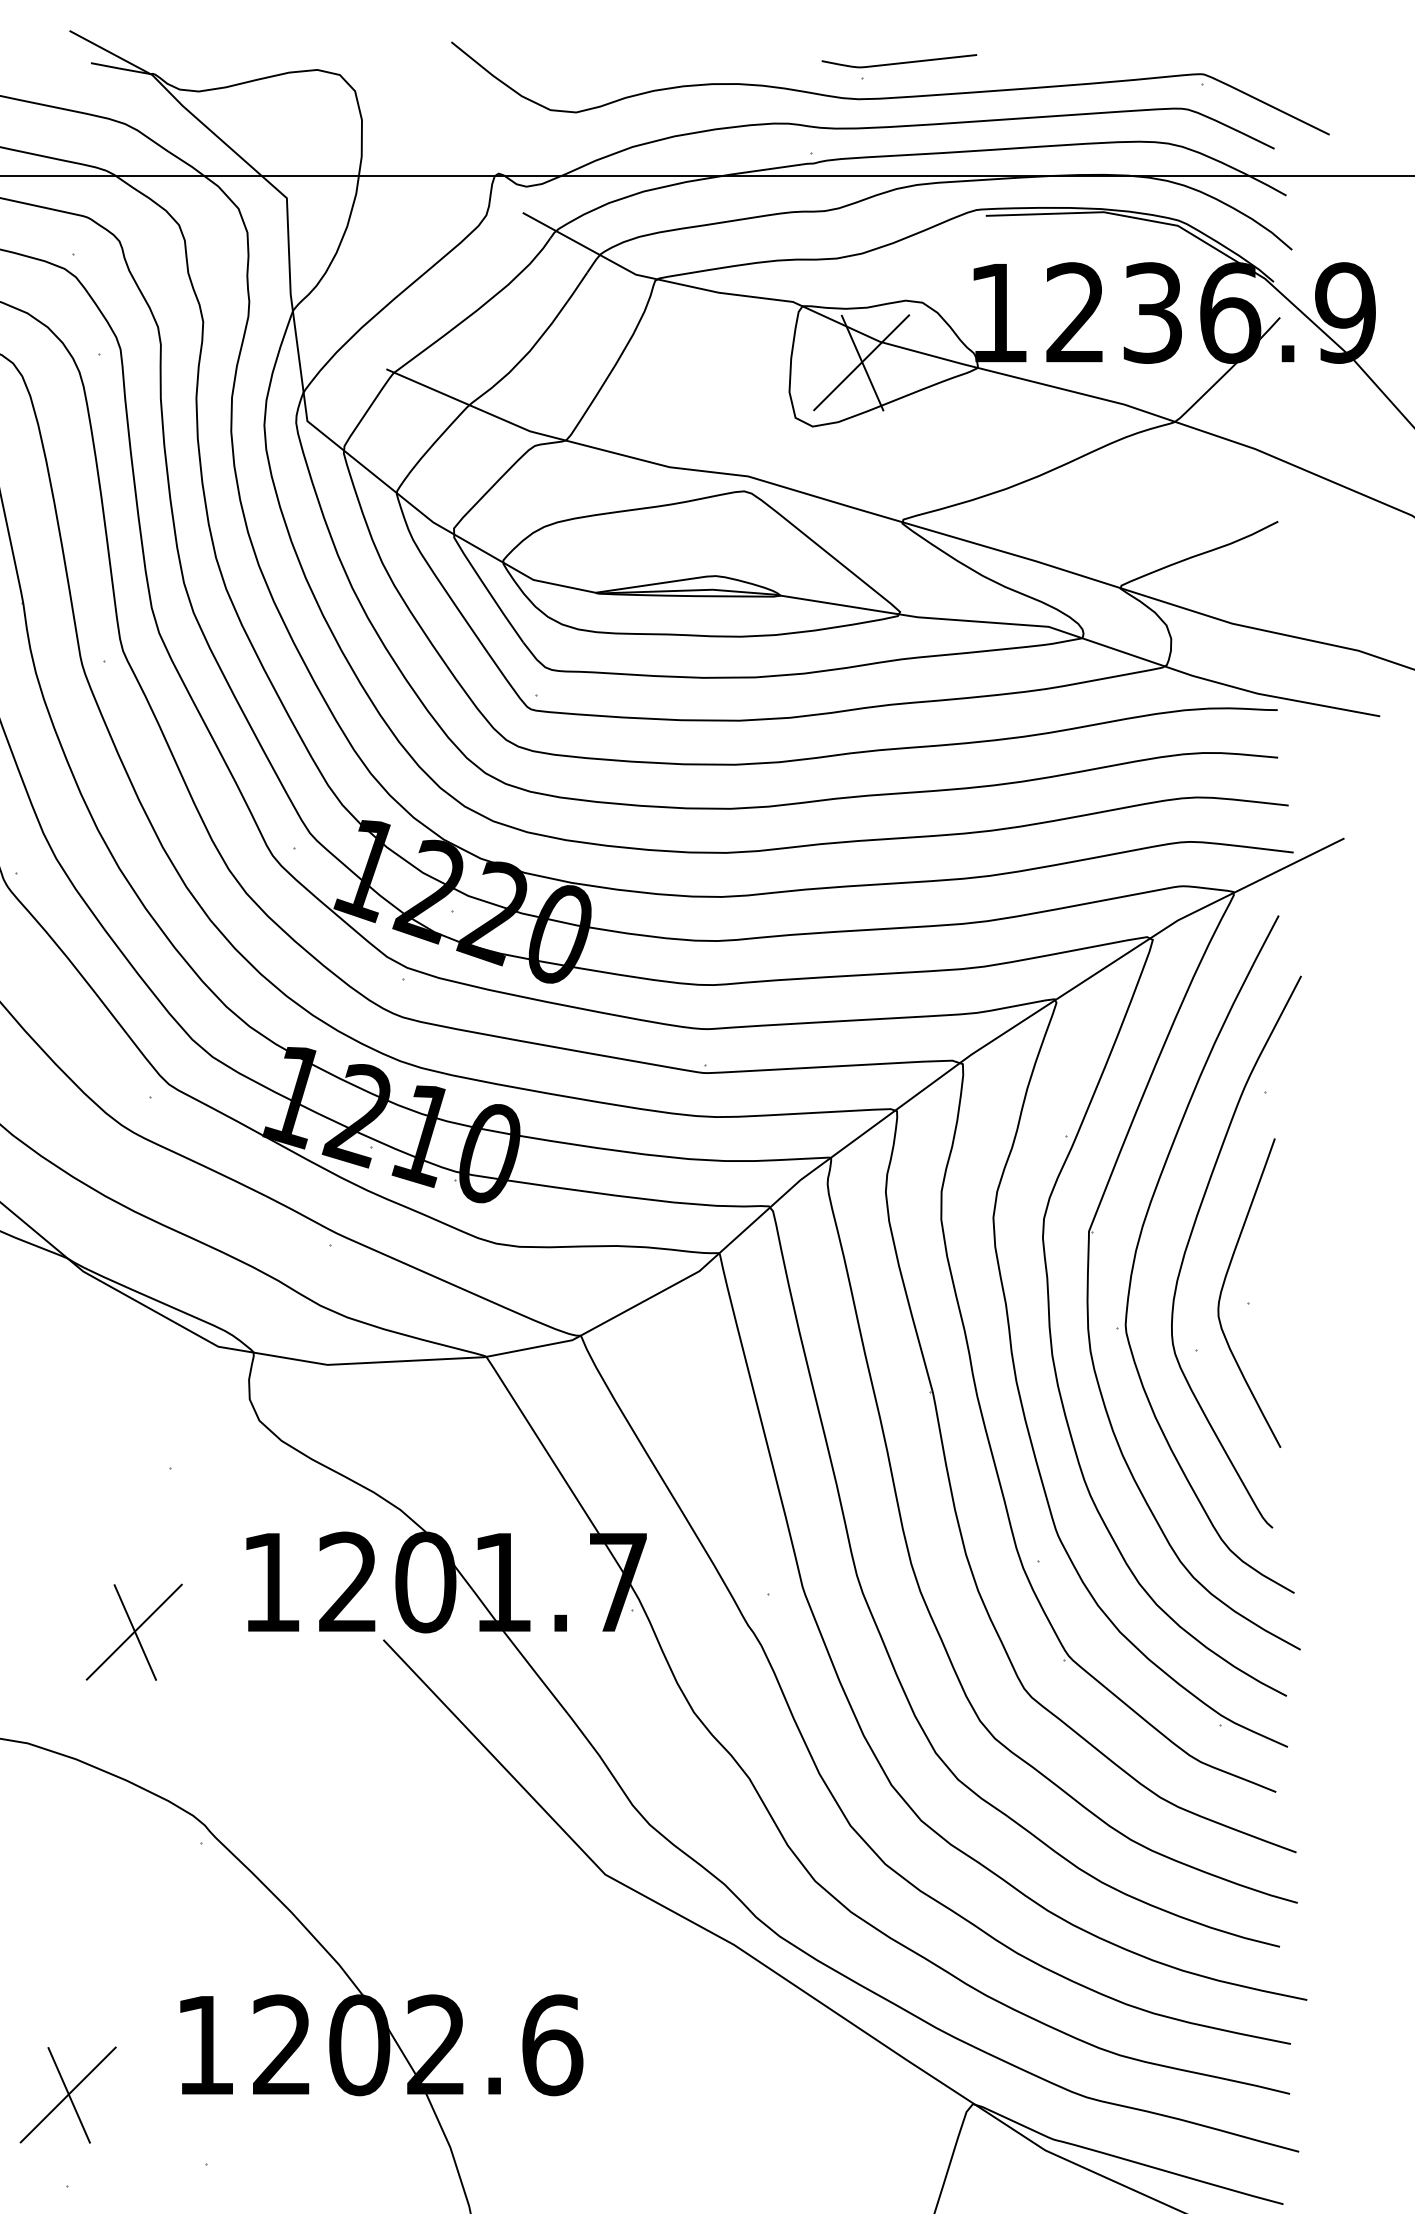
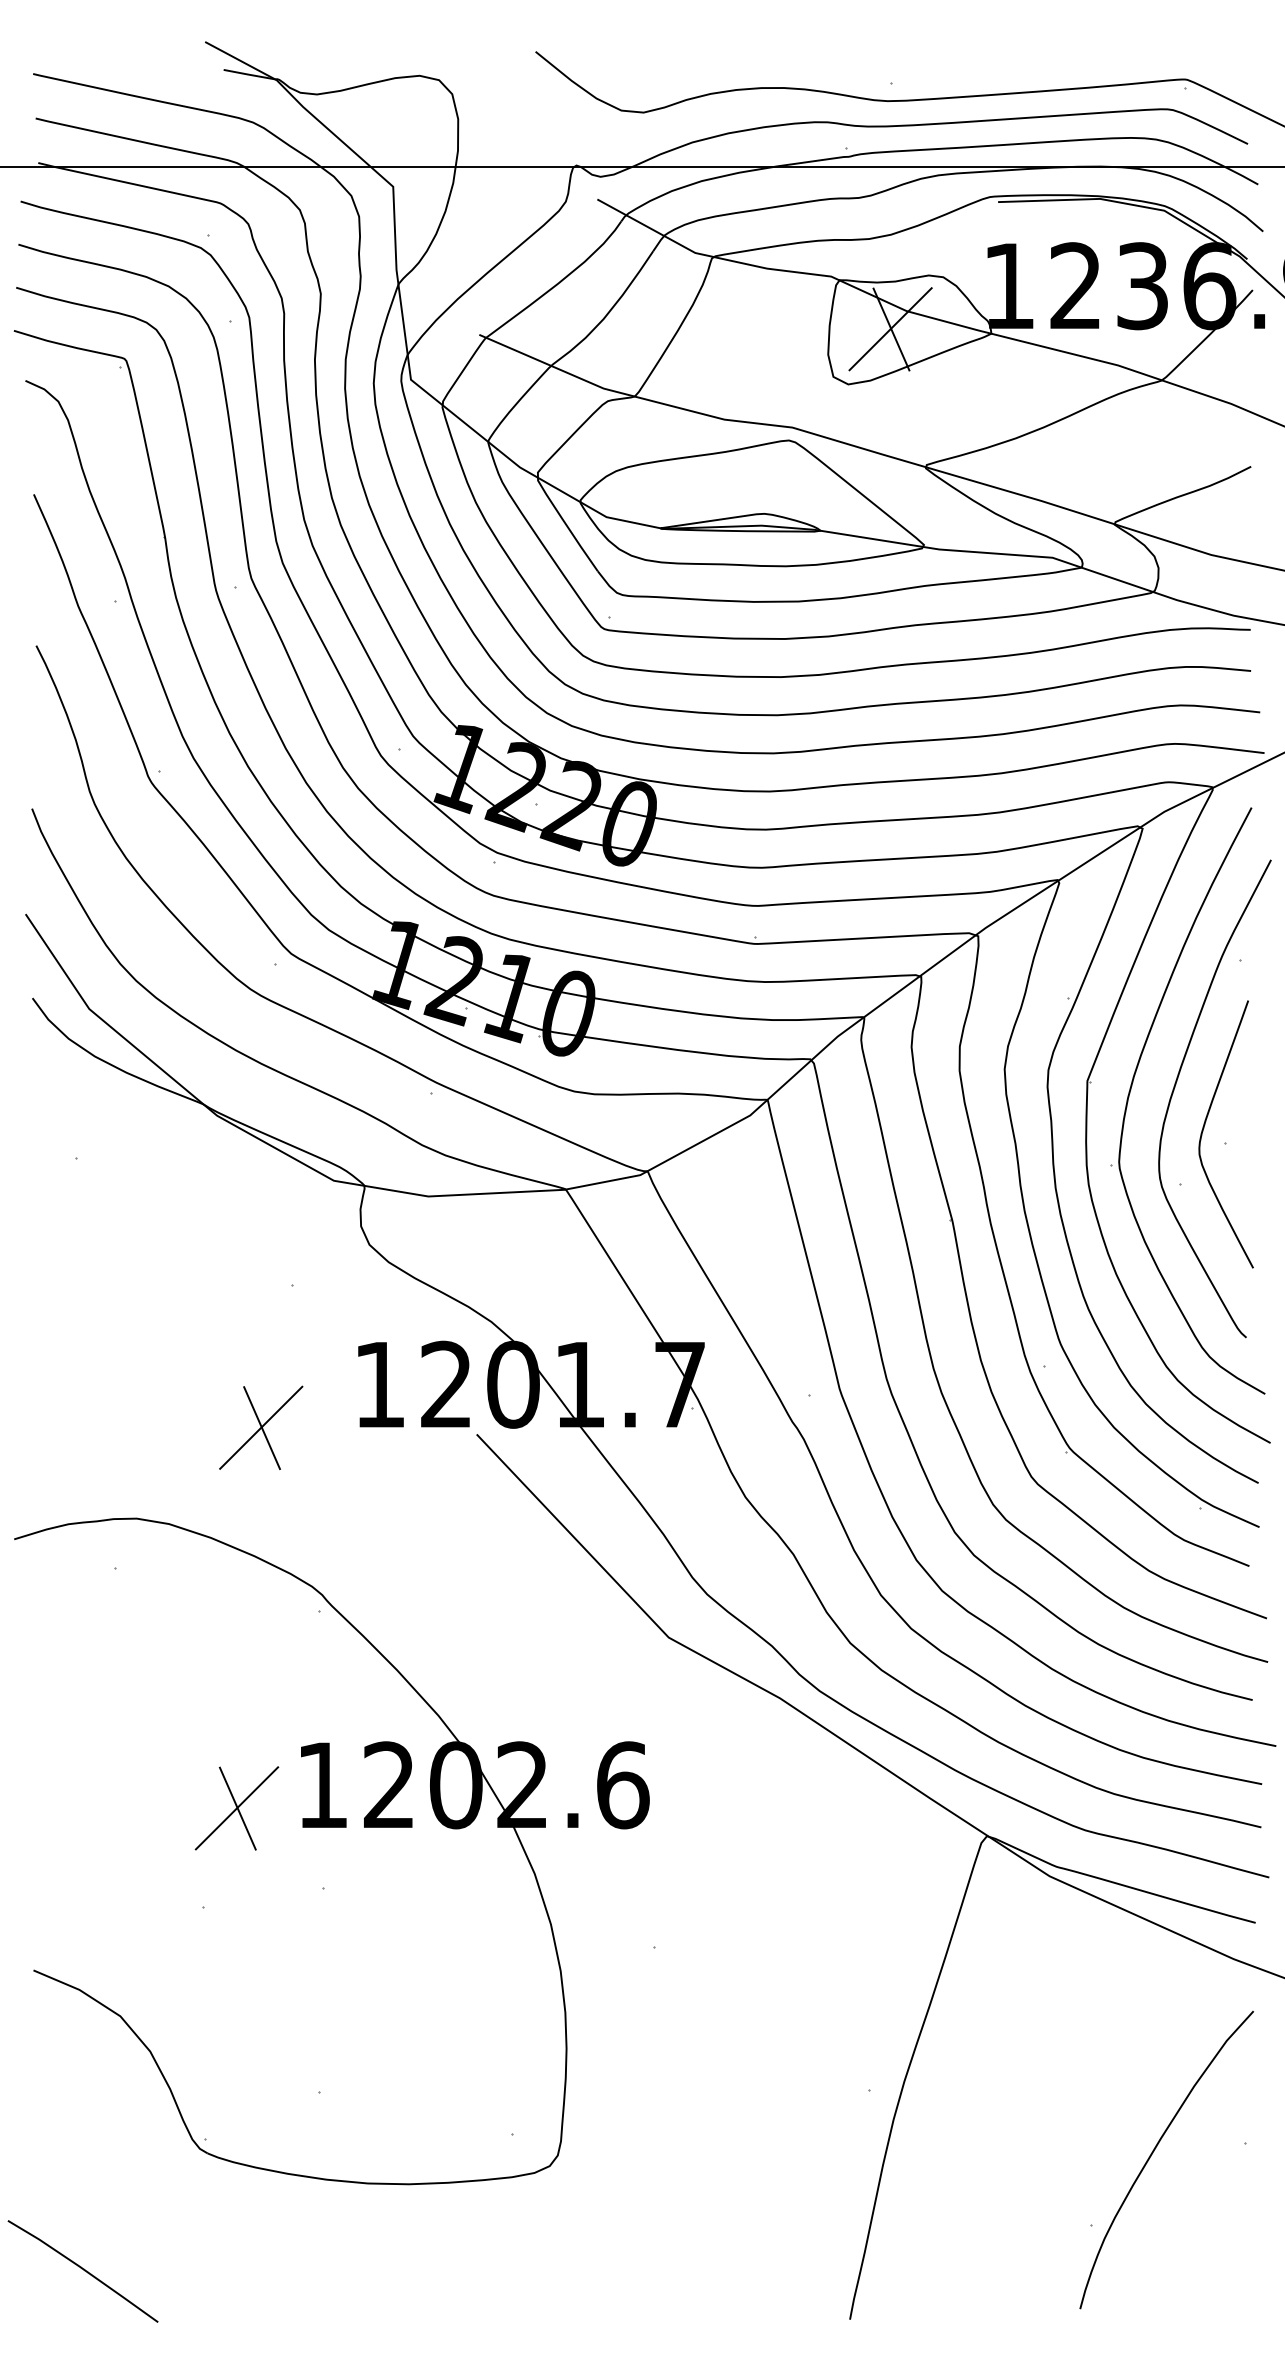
curve: (899, 62) -> (923, 69), removed
part: (67, 2095) -> (236, 1808), moved

